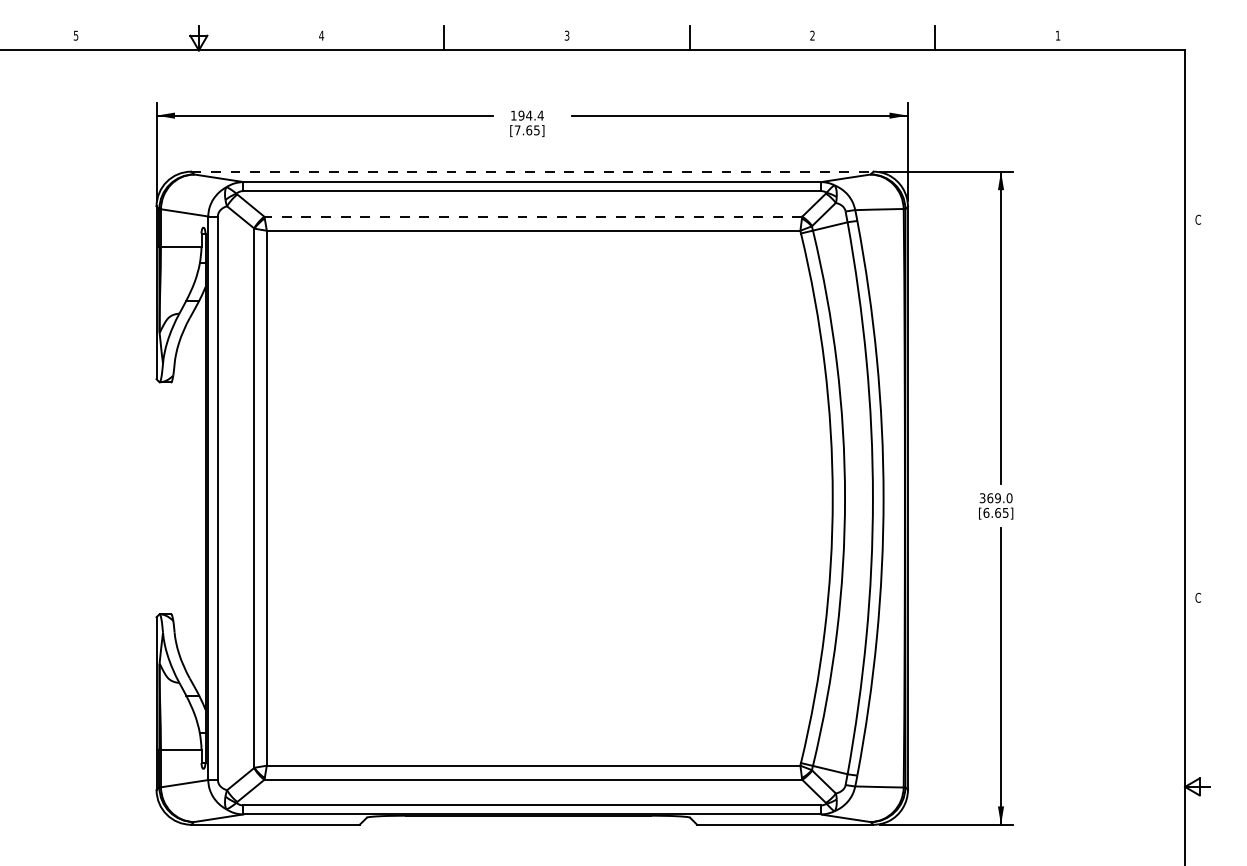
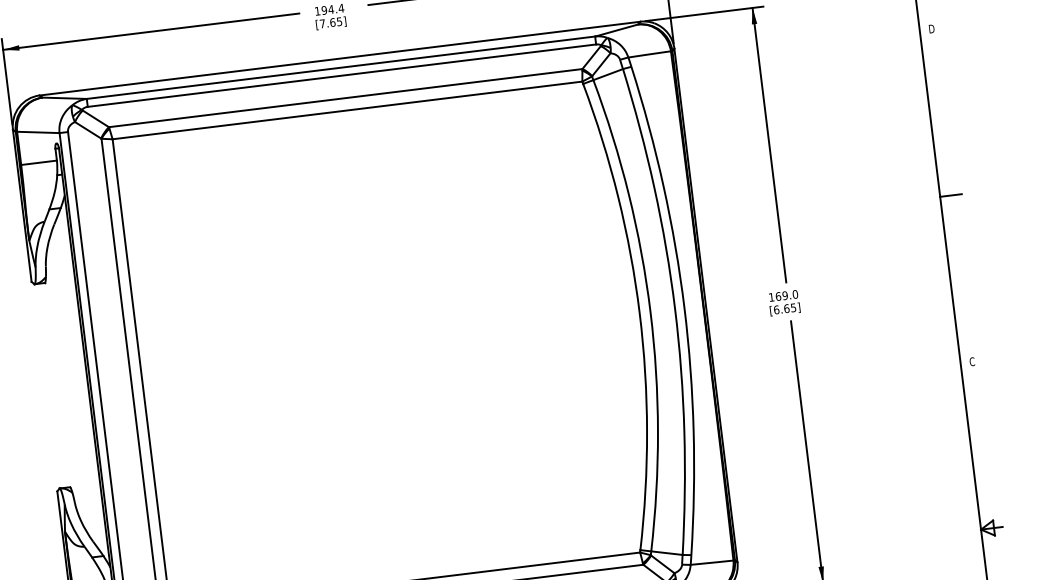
line: (532, 171) -> (340, 58), dashed -> solid
line: (533, 216) -> (345, 97), dashed -> solid
text: (1198, 219) -> (931, 28), C -> D
line: (1197, 408) -> (951, 195), added
text: (982, 498) -> (771, 297), 369.0 -> 169.0

